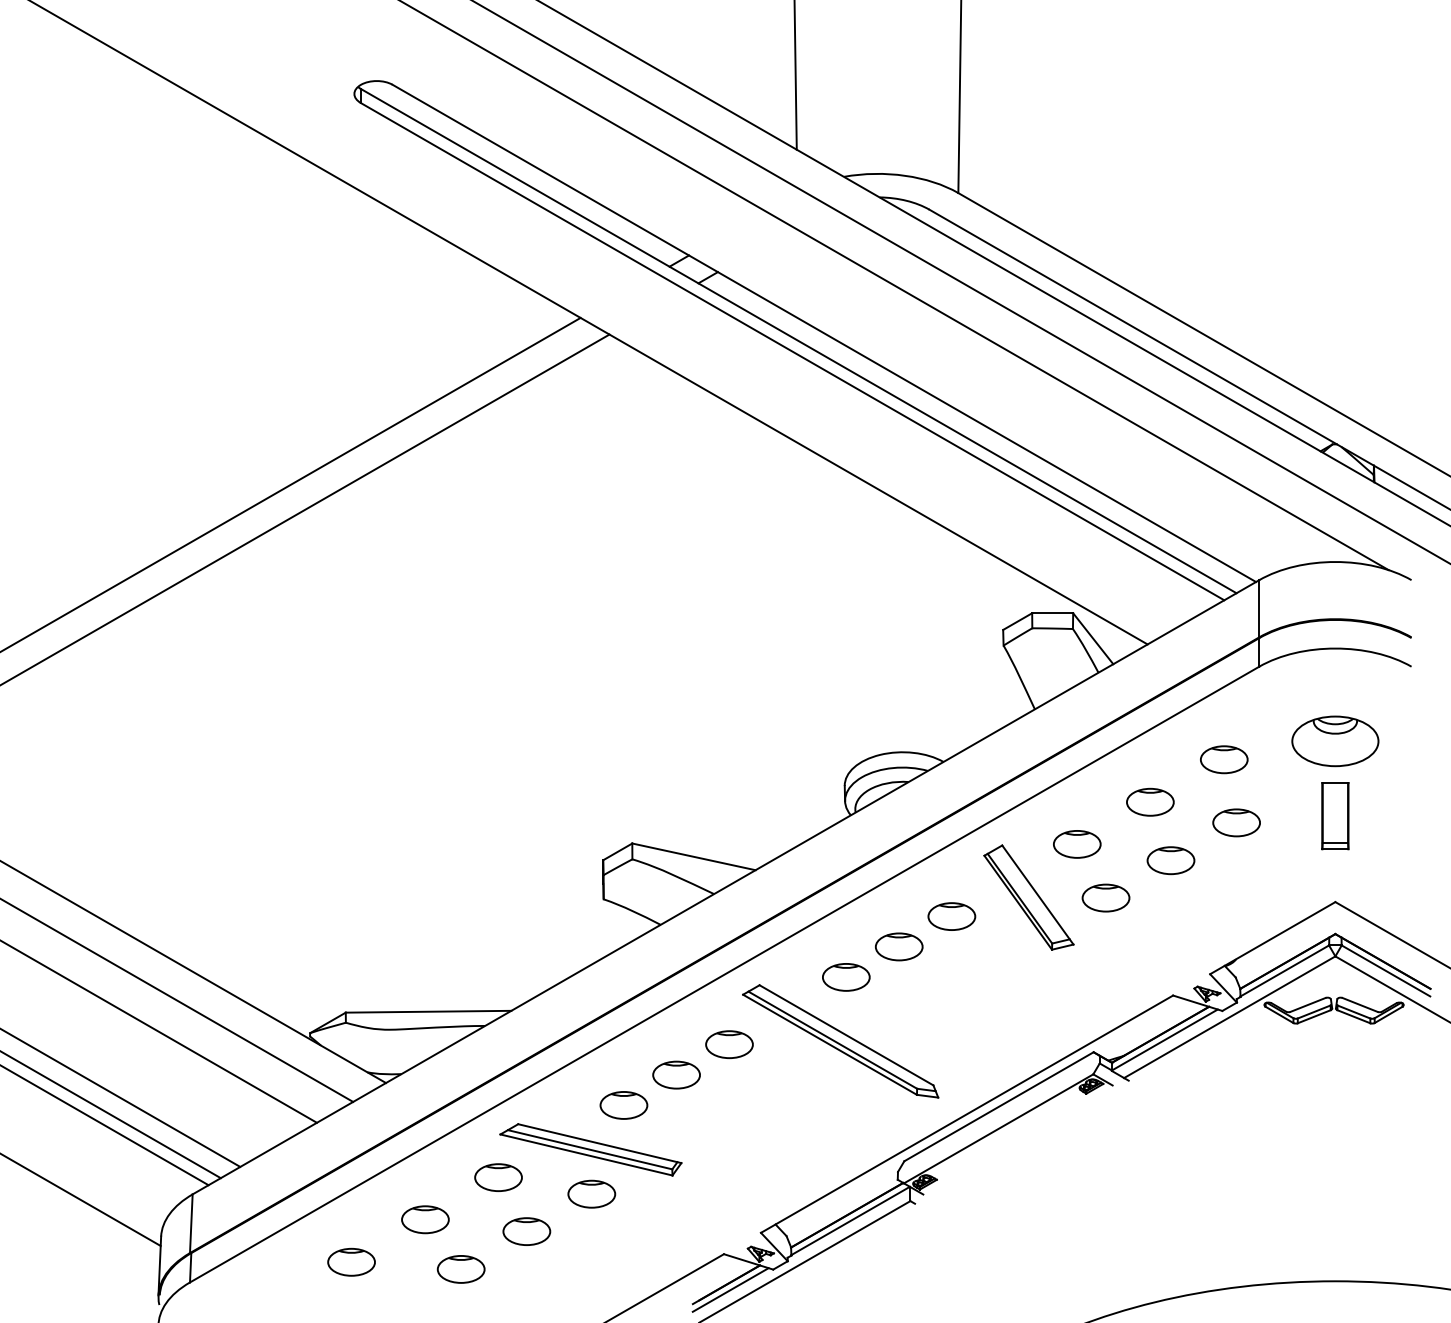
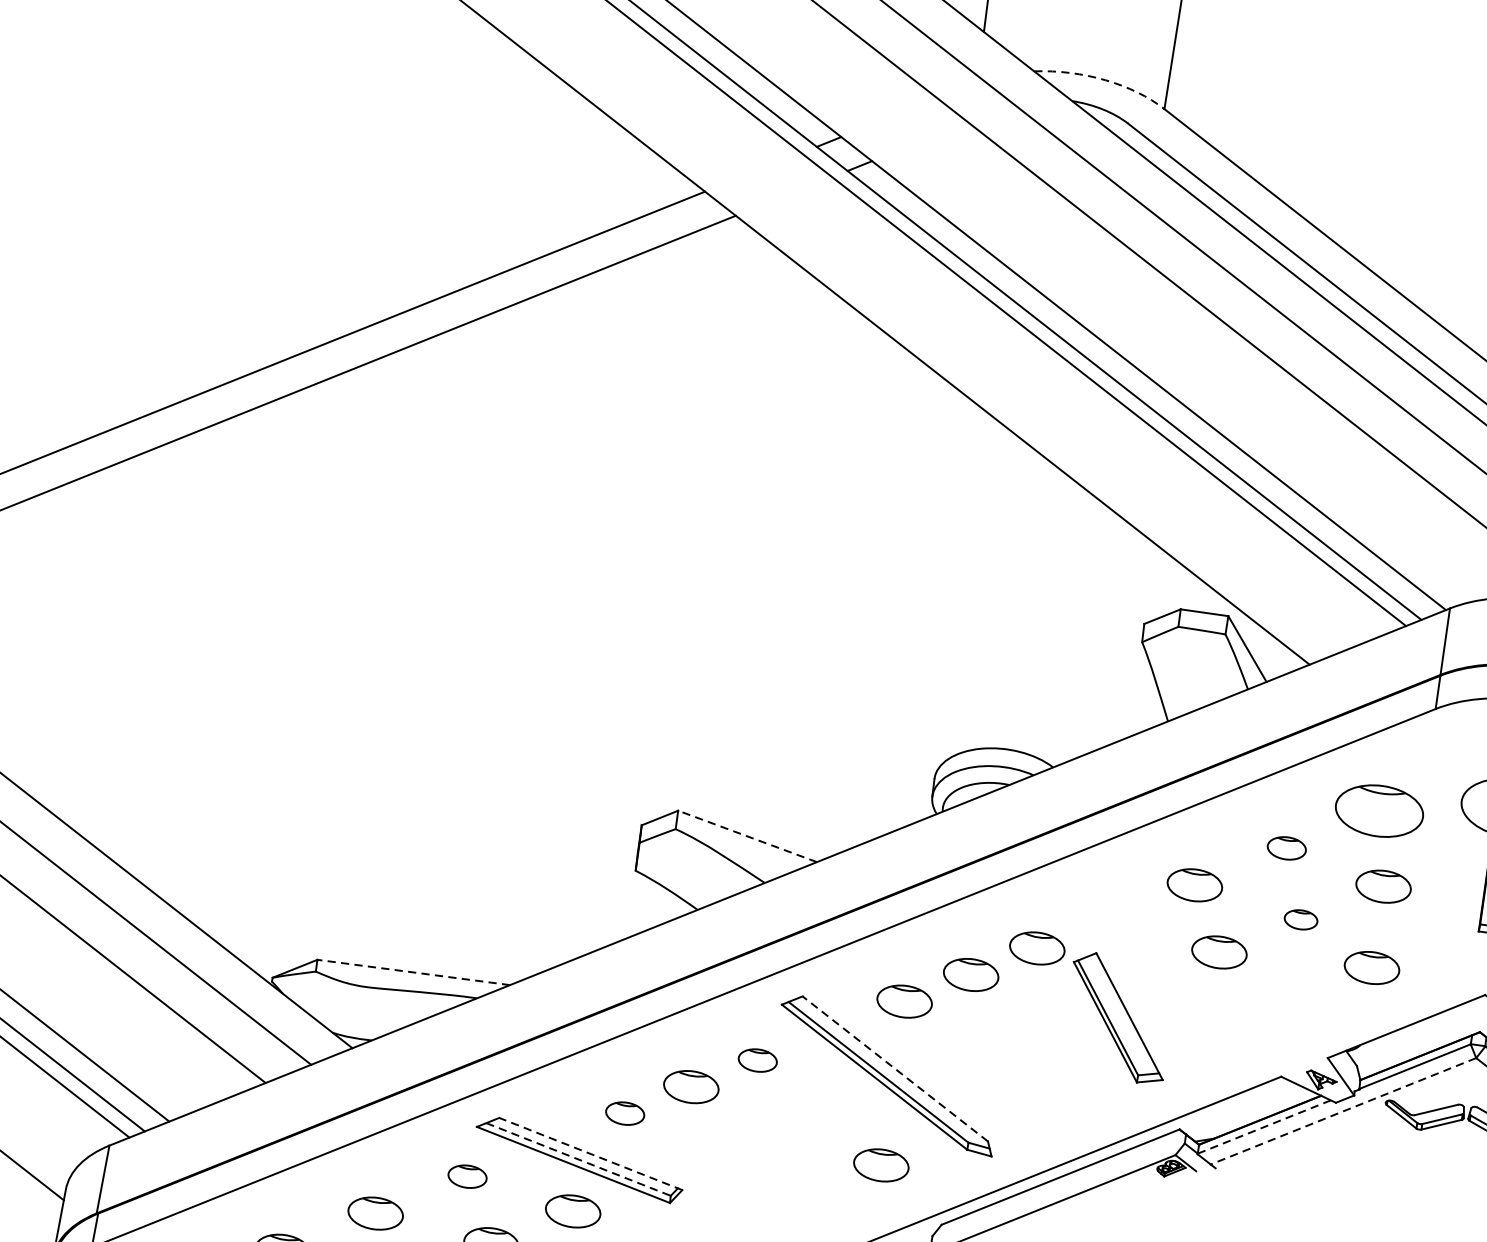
arc: (903, 175) -> (1103, 79), solid -> dashed
part: (1224, 759) -> (1379, 811), size x1.6
part: (1150, 801) -> (1287, 847), size x0.7
line: (693, 856) -> (747, 835), solid -> dashed
part: (1170, 860) -> (1300, 919), size x0.6
part: (1236, 892) -> (1371, 967), added
part: (1028, 897) -> (1118, 1017), moved
line: (428, 1011) -> (413, 972), solid -> dashed
line: (1229, 1017) -> (1343, 1111), solid -> dashed
line: (846, 1035) -> (895, 1069), solid -> dashed
line: (1165, 1039) -> (1265, 1126), solid -> dashed
part: (729, 1044) -> (757, 1060), size x0.7
part: (623, 1105) -> (624, 1113), size x0.7
part: (846, 1118) -> (881, 1165), added
line: (599, 1143) -> (590, 1153), solid -> dashed
line: (590, 1149) -> (579, 1159), solid -> dashed
part: (498, 1177) -> (467, 1176), size x0.7

